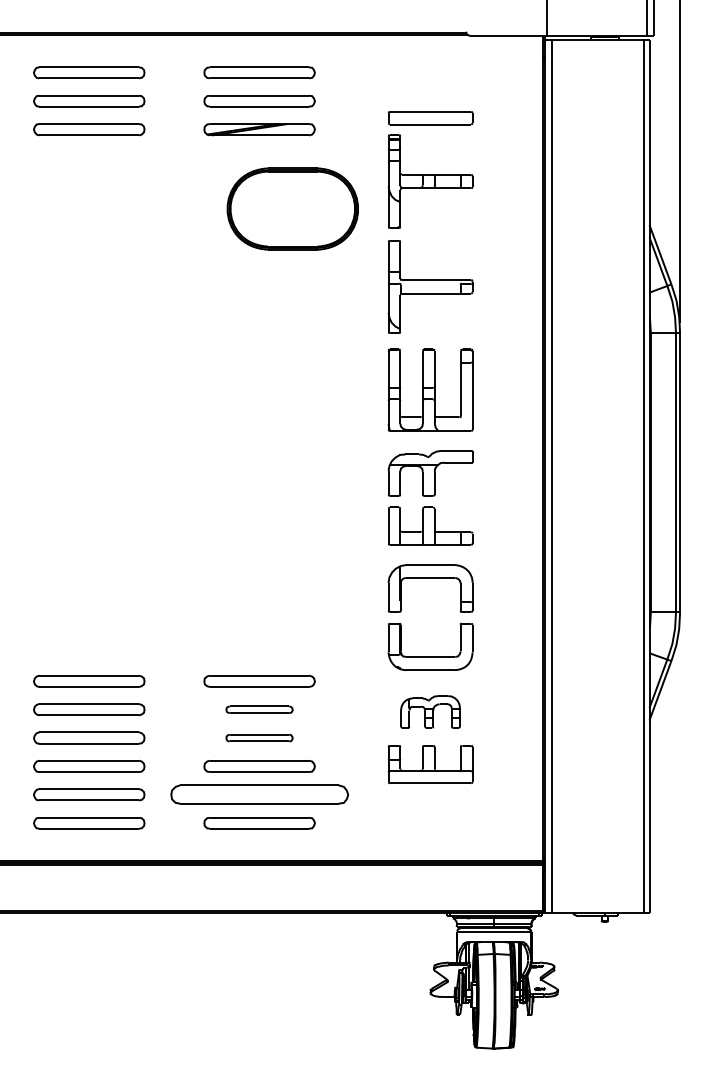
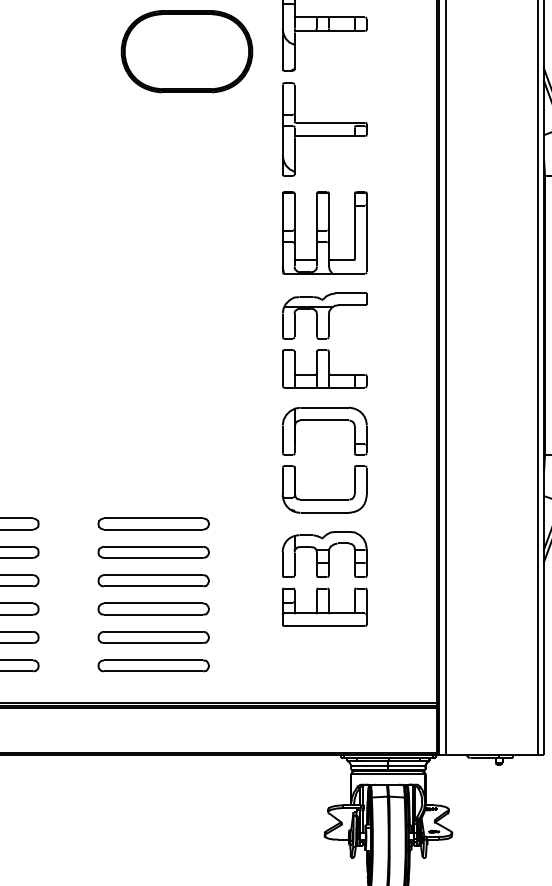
part: (259, 709) -> (153, 552), size x1.67
part: (430, 711) -> (324, 554), size x1.43
part: (259, 737) -> (153, 580), size x1.67
part: (259, 794) -> (153, 637), size x0.62

